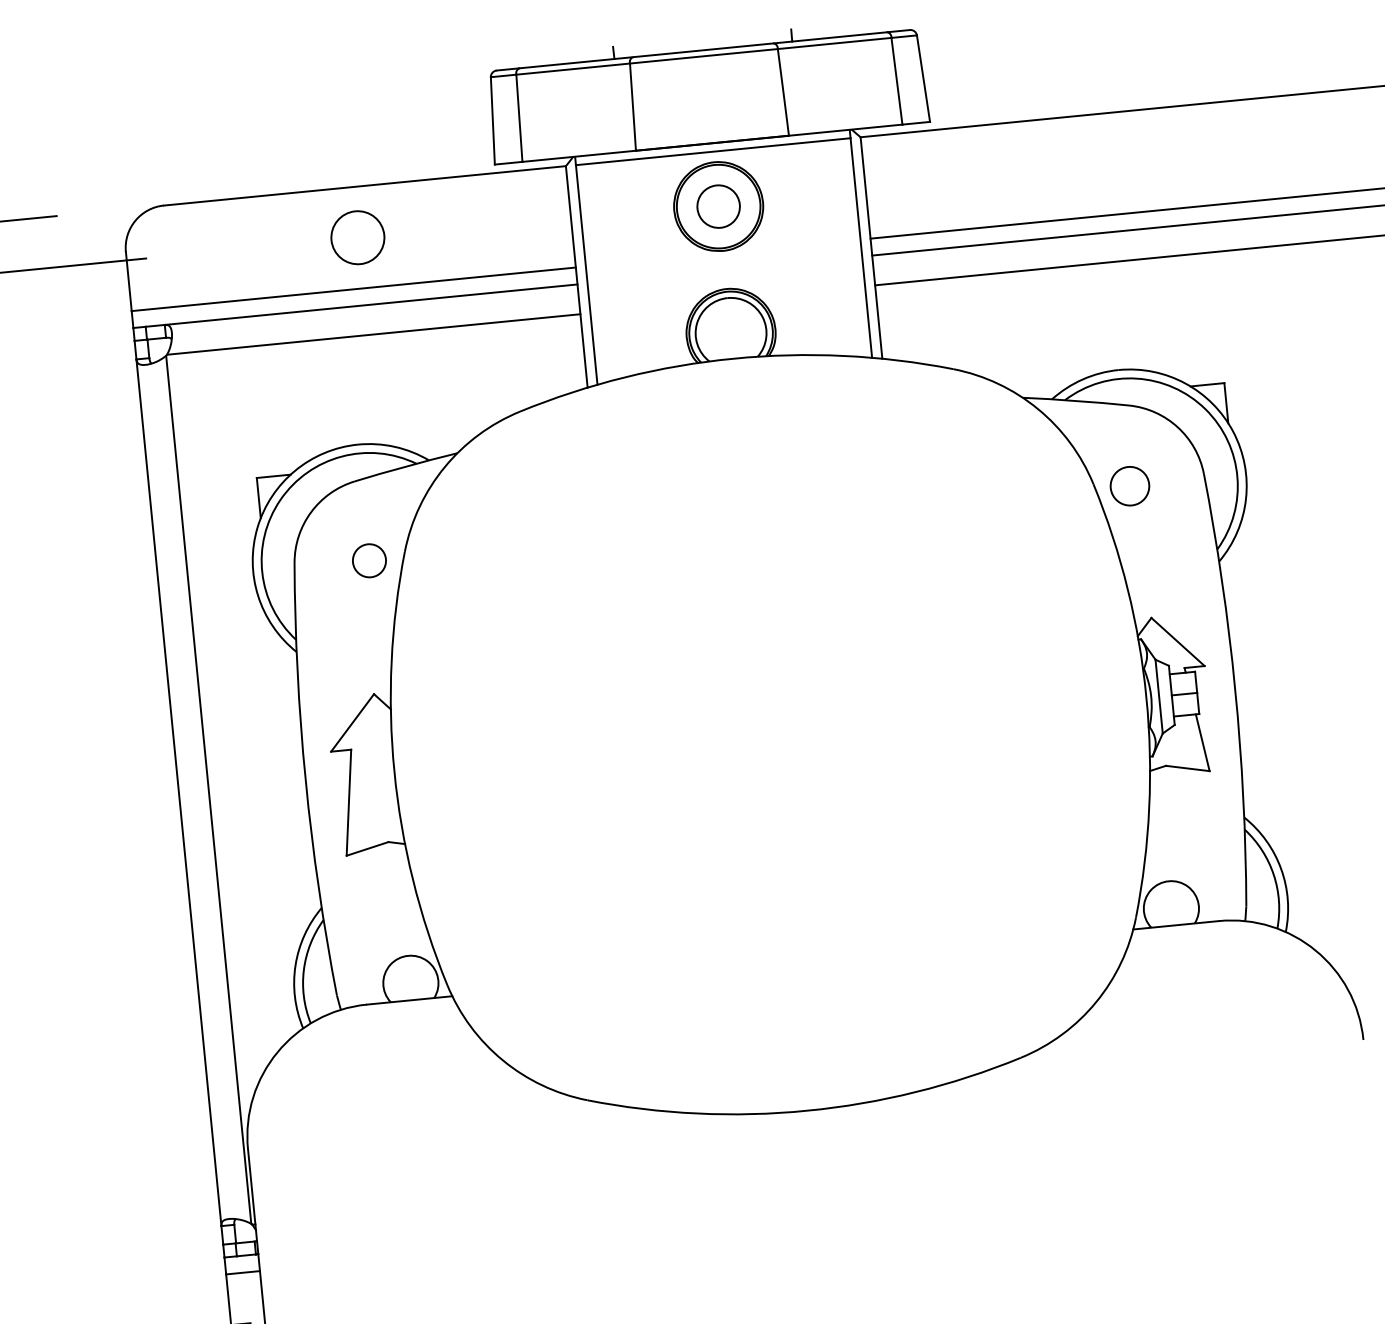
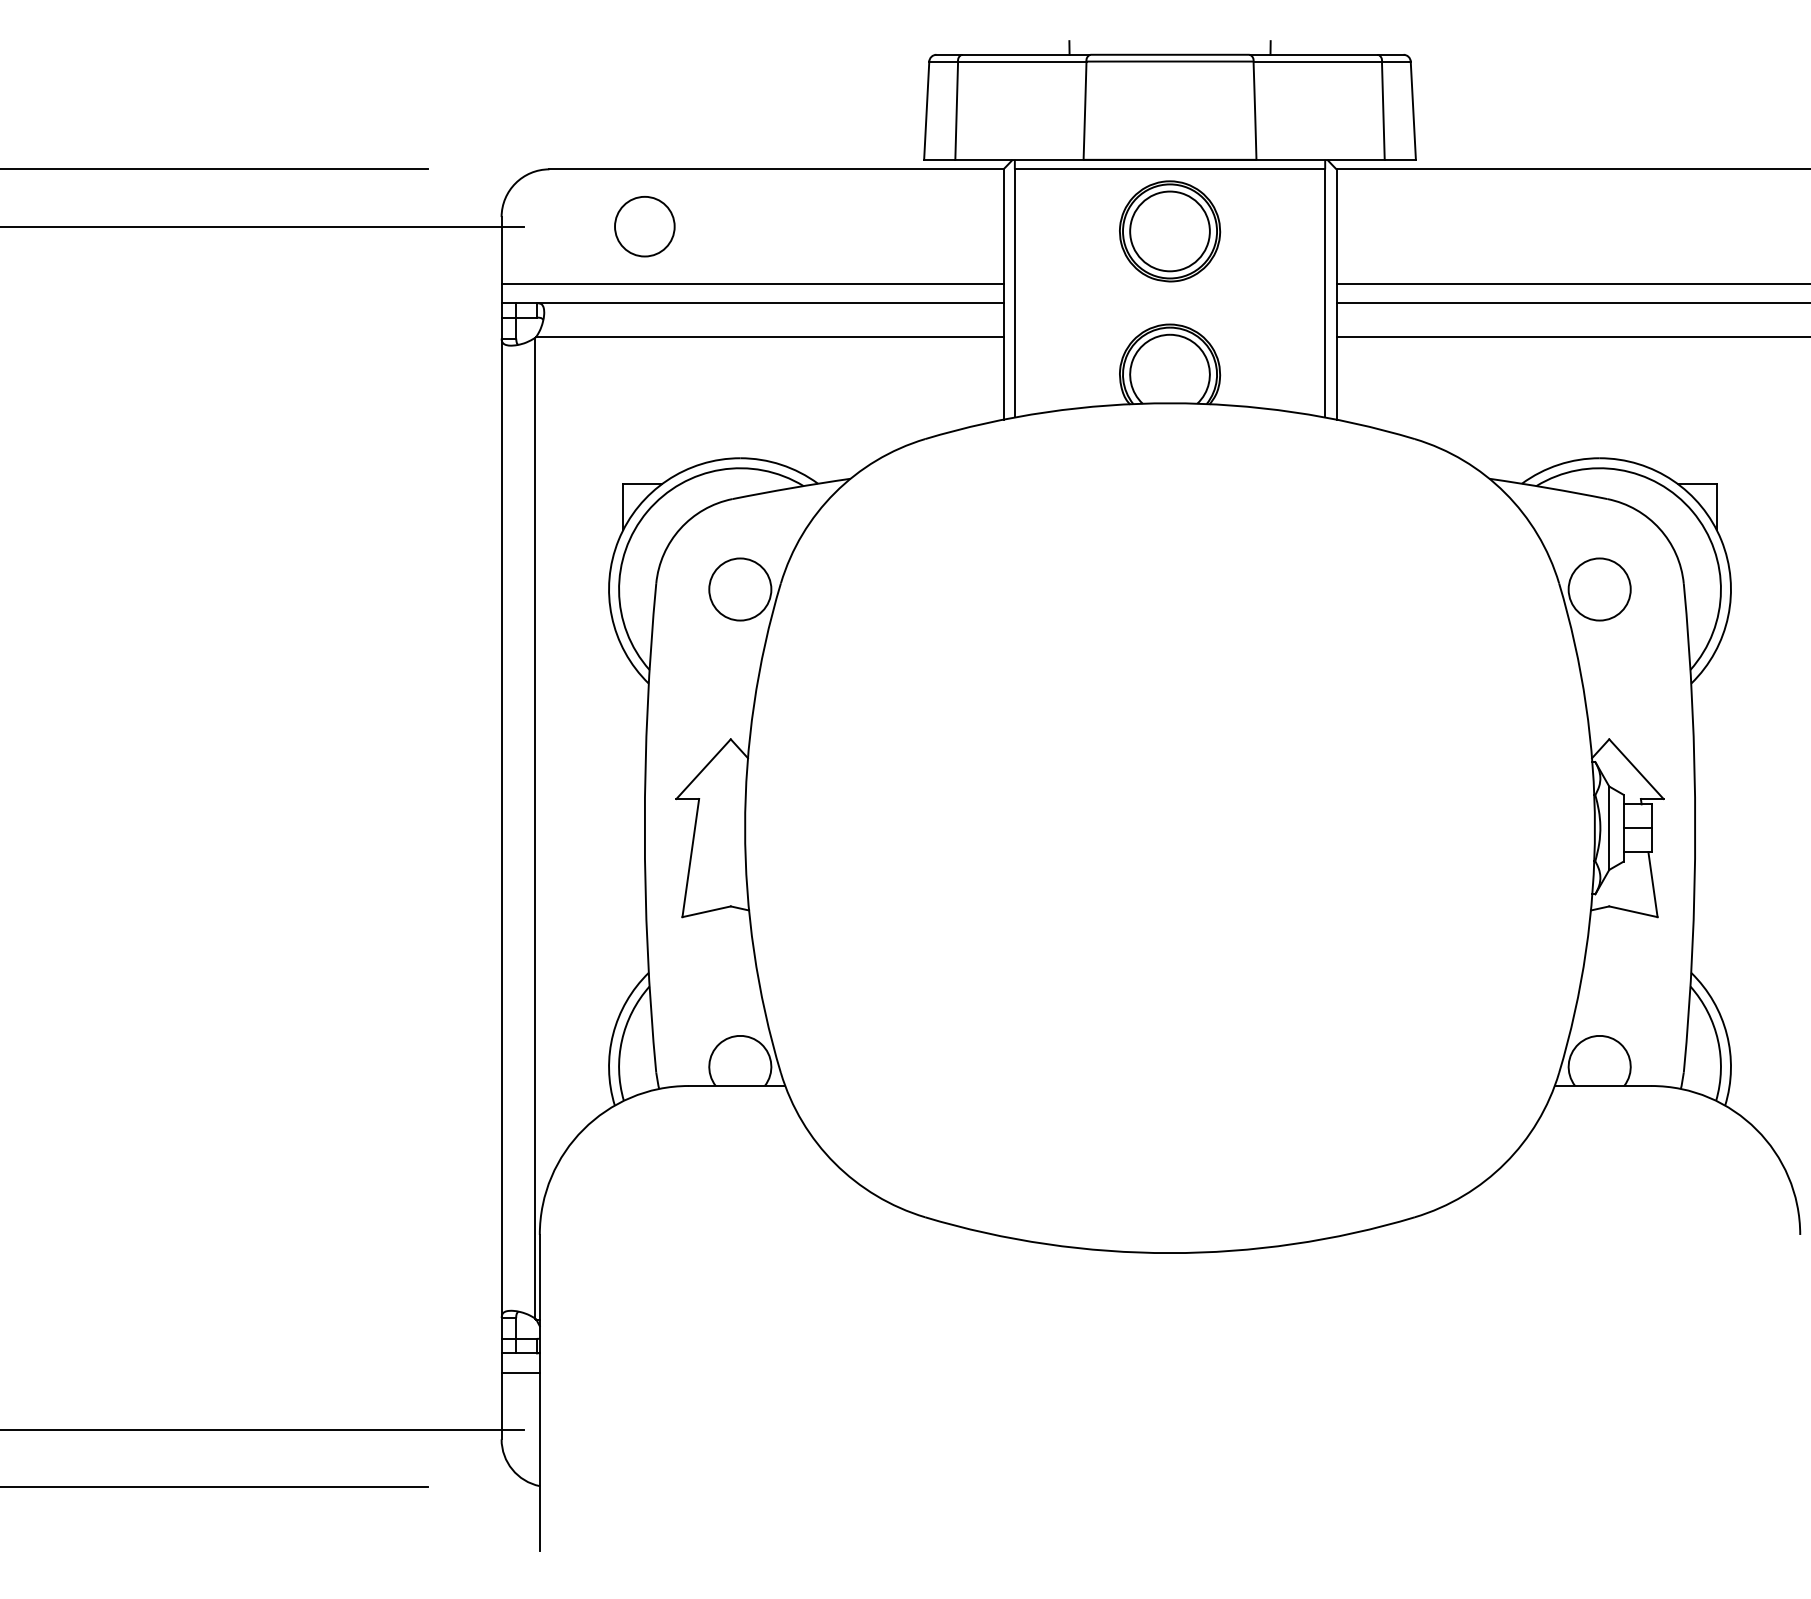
circle: (718, 206) -> (1169, 231), size x1.67
circle: (357, 237) -> (644, 226), moved
circle: (1129, 486) -> (1599, 589), size x1.43
circle: (369, 560) -> (740, 589), size x1.67

